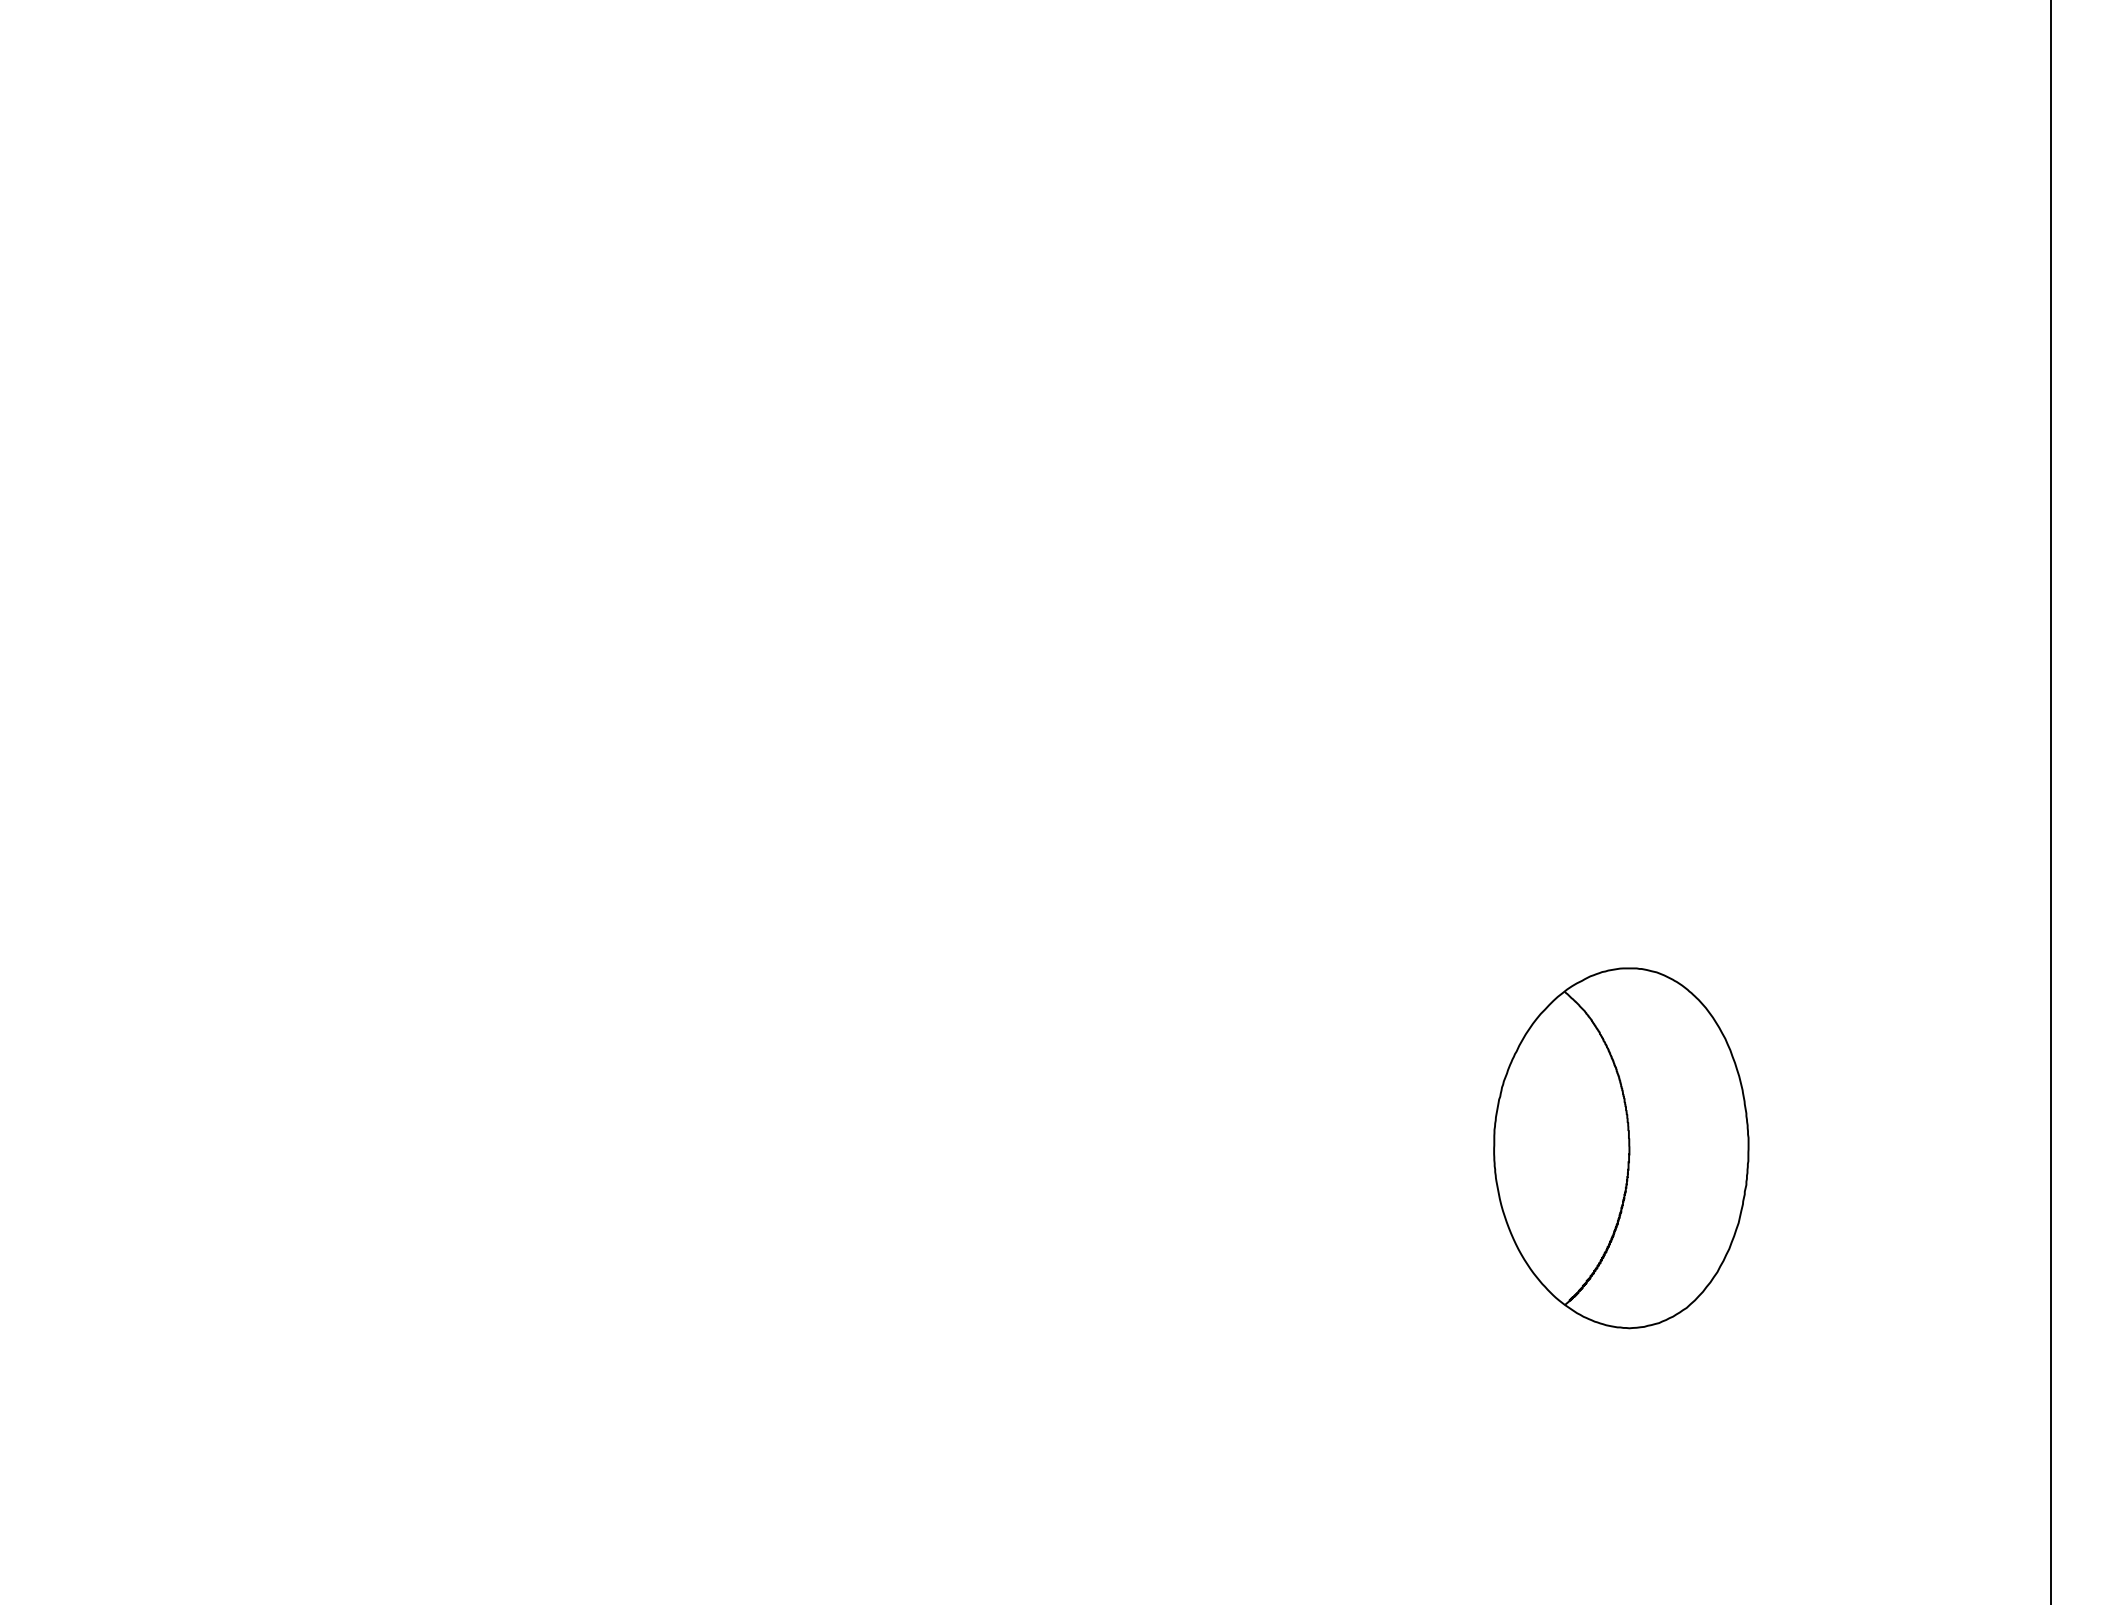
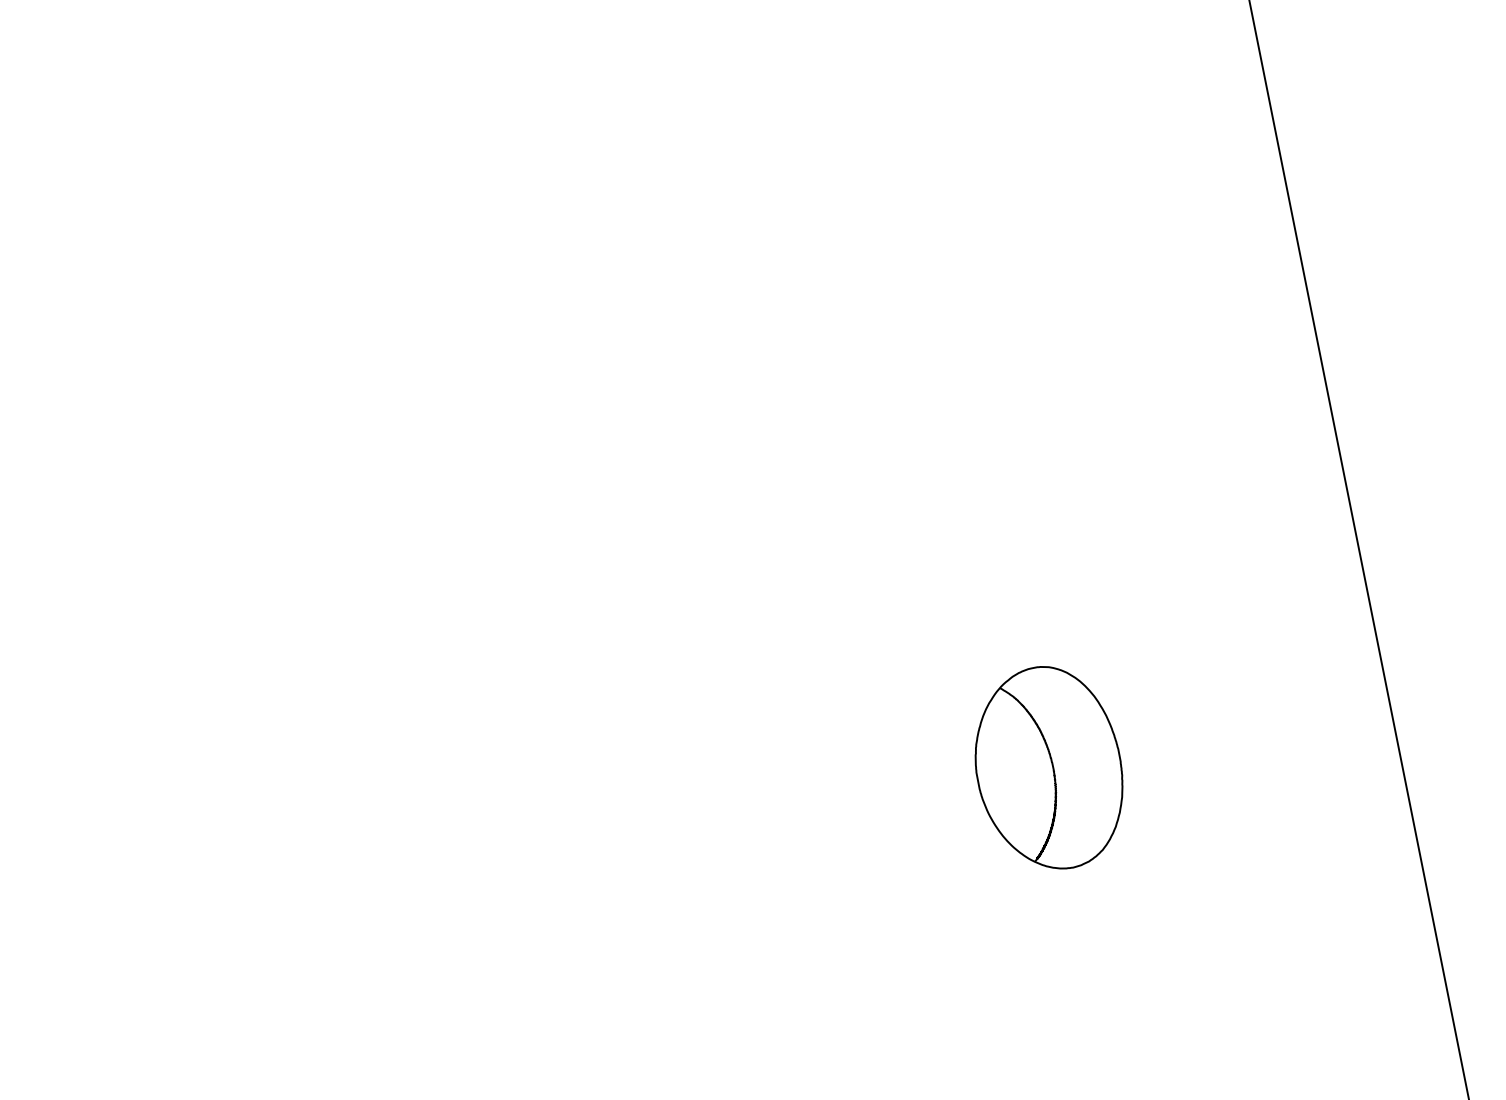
part: (1621, 1148) -> (1048, 768), size x0.7

